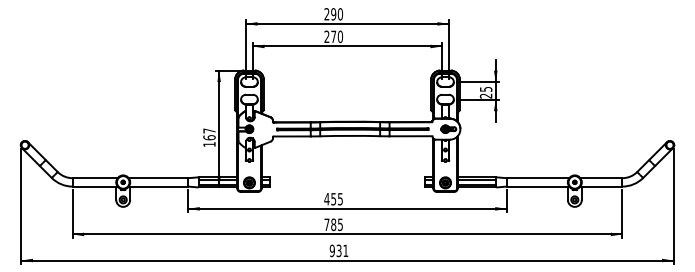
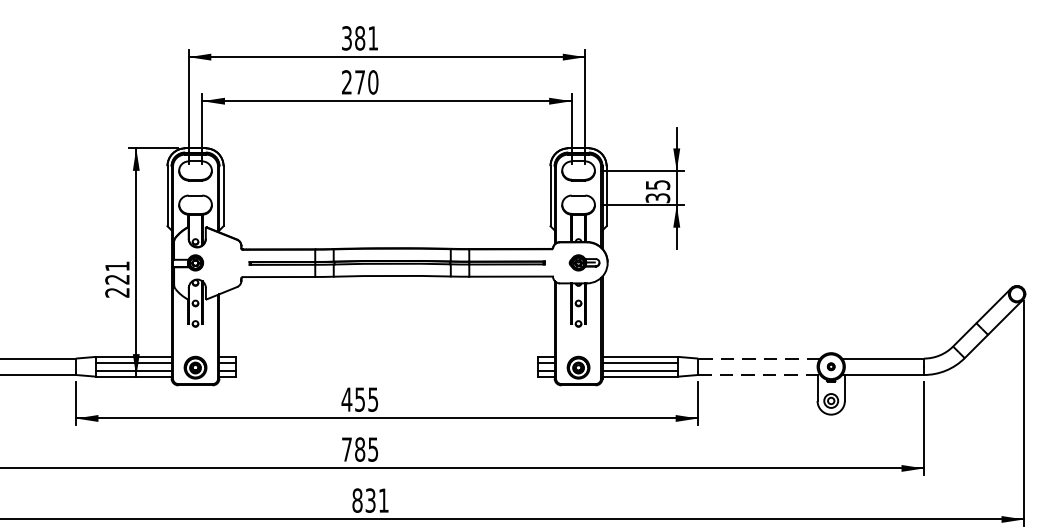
text: (333, 14) -> (359, 38), 290 -> 381
text: (486, 95) -> (658, 196), 25 -> 35
text: (209, 137) -> (117, 279), 167 -> 221
line: (537, 178) -> (758, 359), solid -> dashed
line: (538, 186) -> (760, 374), solid -> dashed
text: (331, 250) -> (355, 499), 931 -> 831

